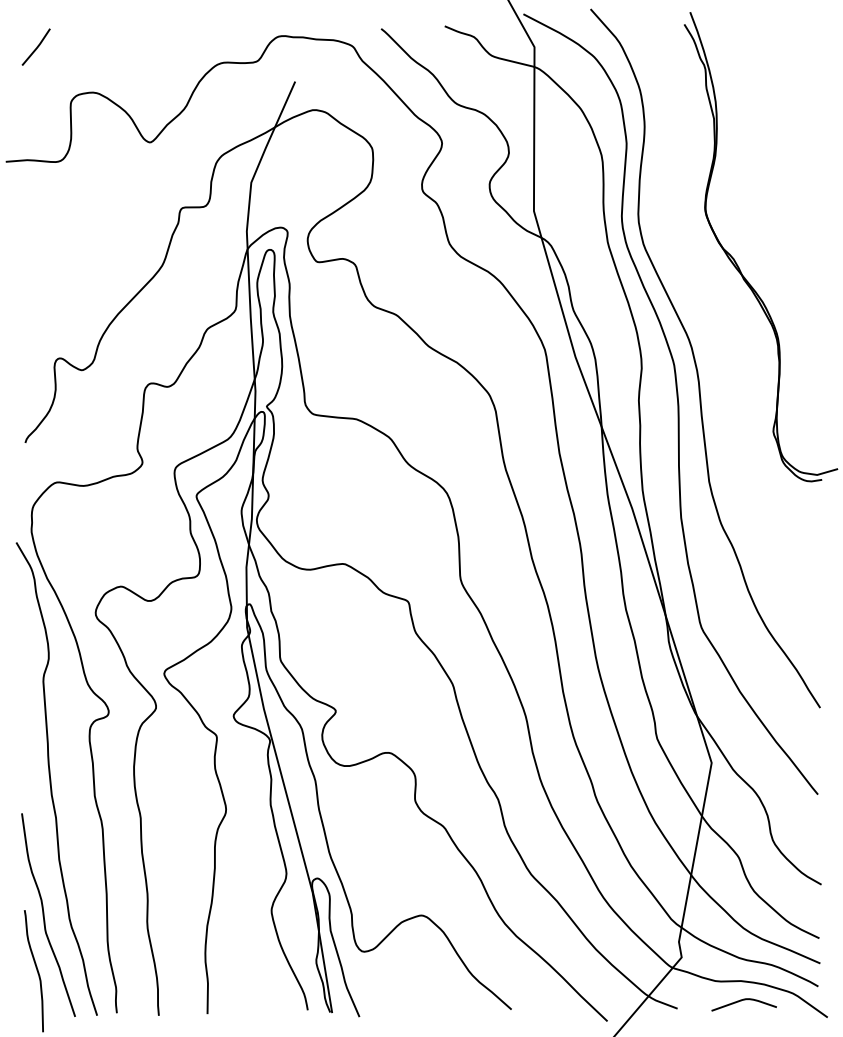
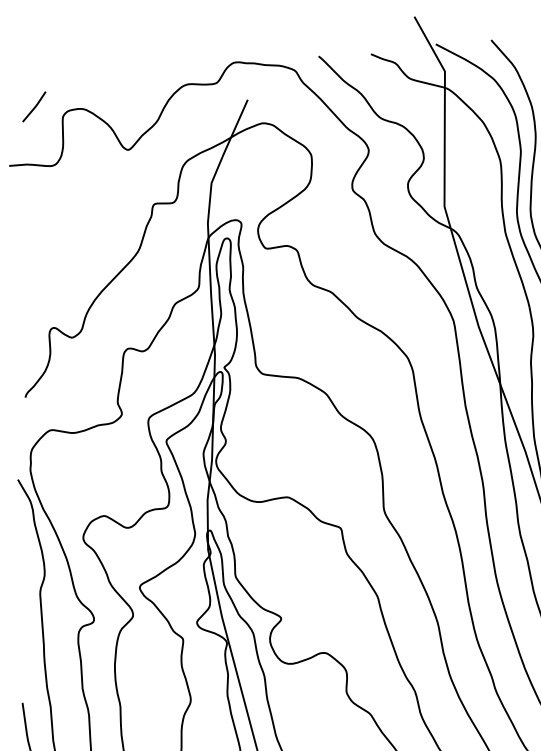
line: (36, 46) -> (34, 106), moved

